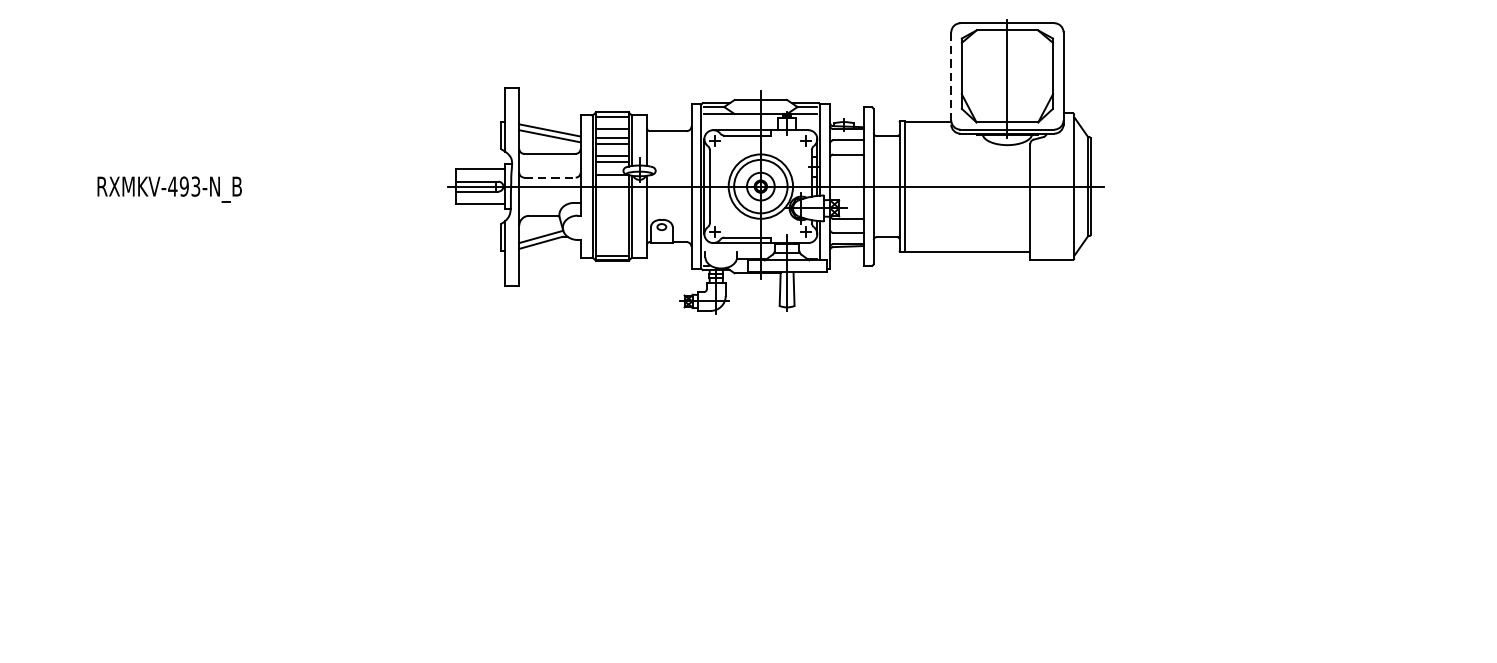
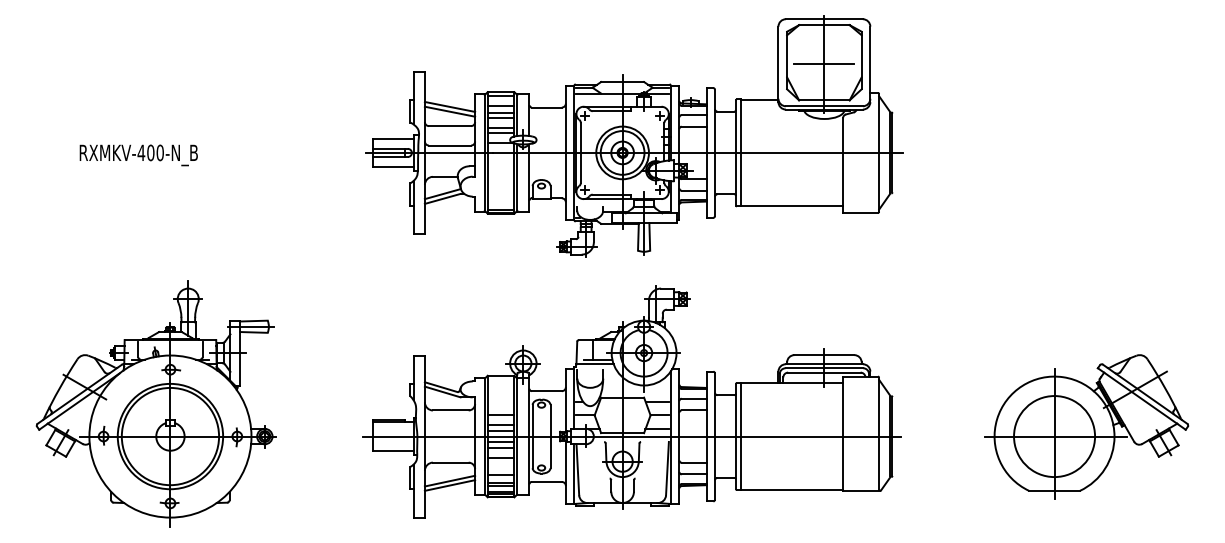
line: (951, 78) -> (778, 64), dashed -> solid
line: (1006, 78) -> (823, 64), added
line: (550, 177) -> (450, 145), dashed -> solid
text: (190, 186) -> (155, 152), RXMKV-493-N_B -> RXMKV-400-N_B
part: (771, 490) -> (631, 401), added
part: (190, 492) -> (155, 403), added
part: (1327, 520) -> (1086, 426), added

